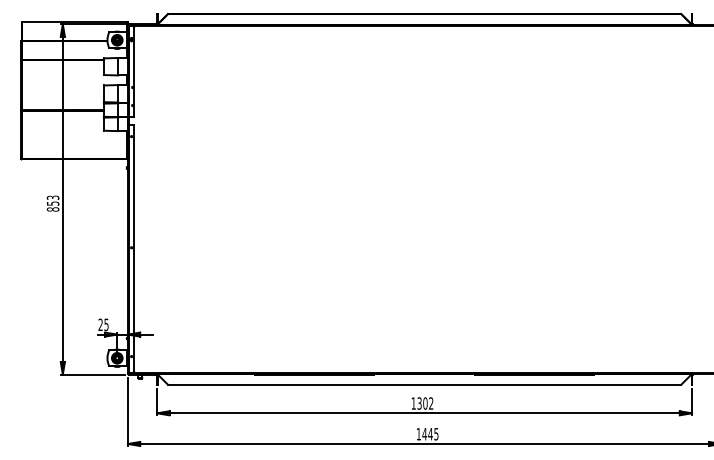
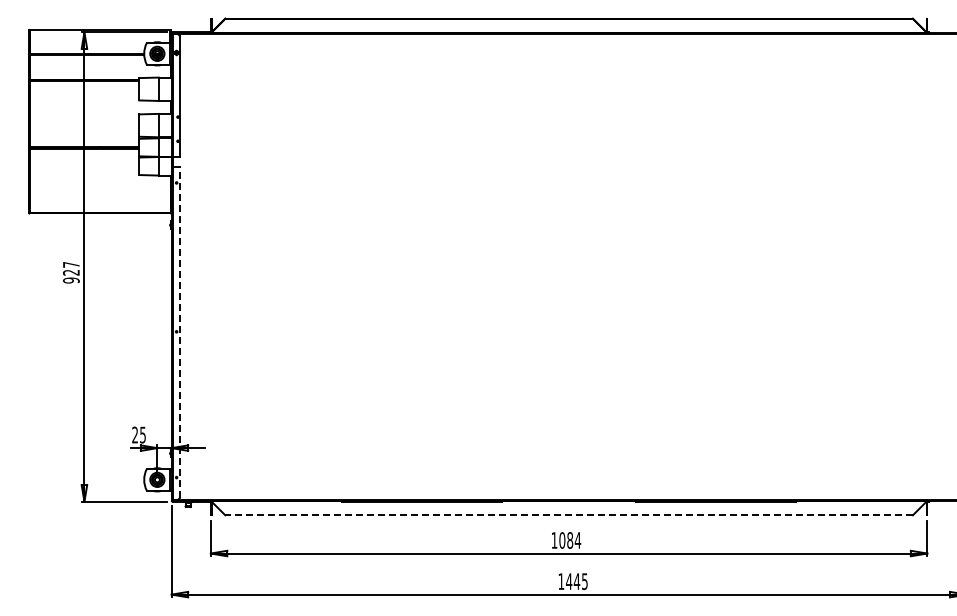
text: (52, 203) -> (70, 272), 853 -> 927
line: (133, 248) -> (179, 332), solid -> dashed
line: (424, 384) -> (569, 515), solid -> dashed
text: (425, 403) -> (570, 540), 1302 -> 1084

